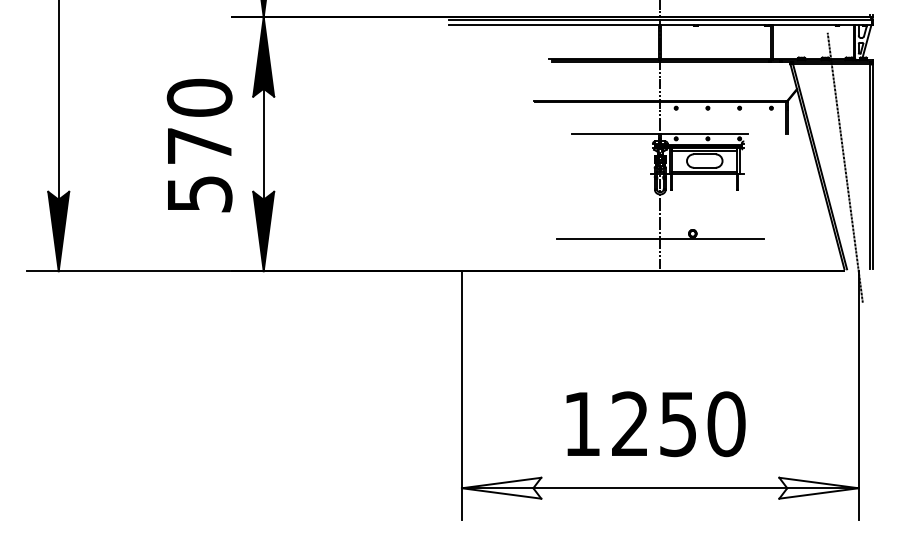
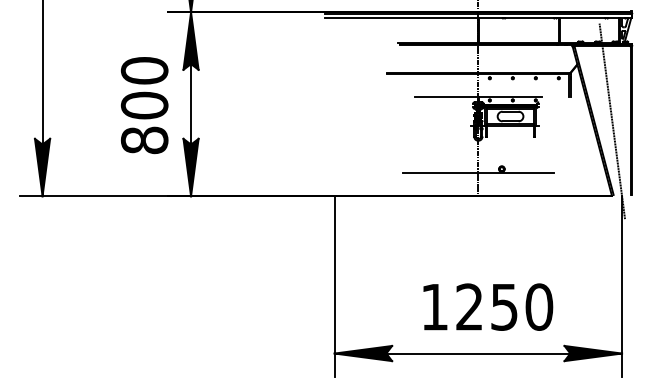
text: (199, 169) -> (144, 122), 570 -> 800
text: (655, 424) -> (487, 307), moved
fill: (501, 487) -> (363, 353), added
fill: (818, 487) -> (592, 353), added

